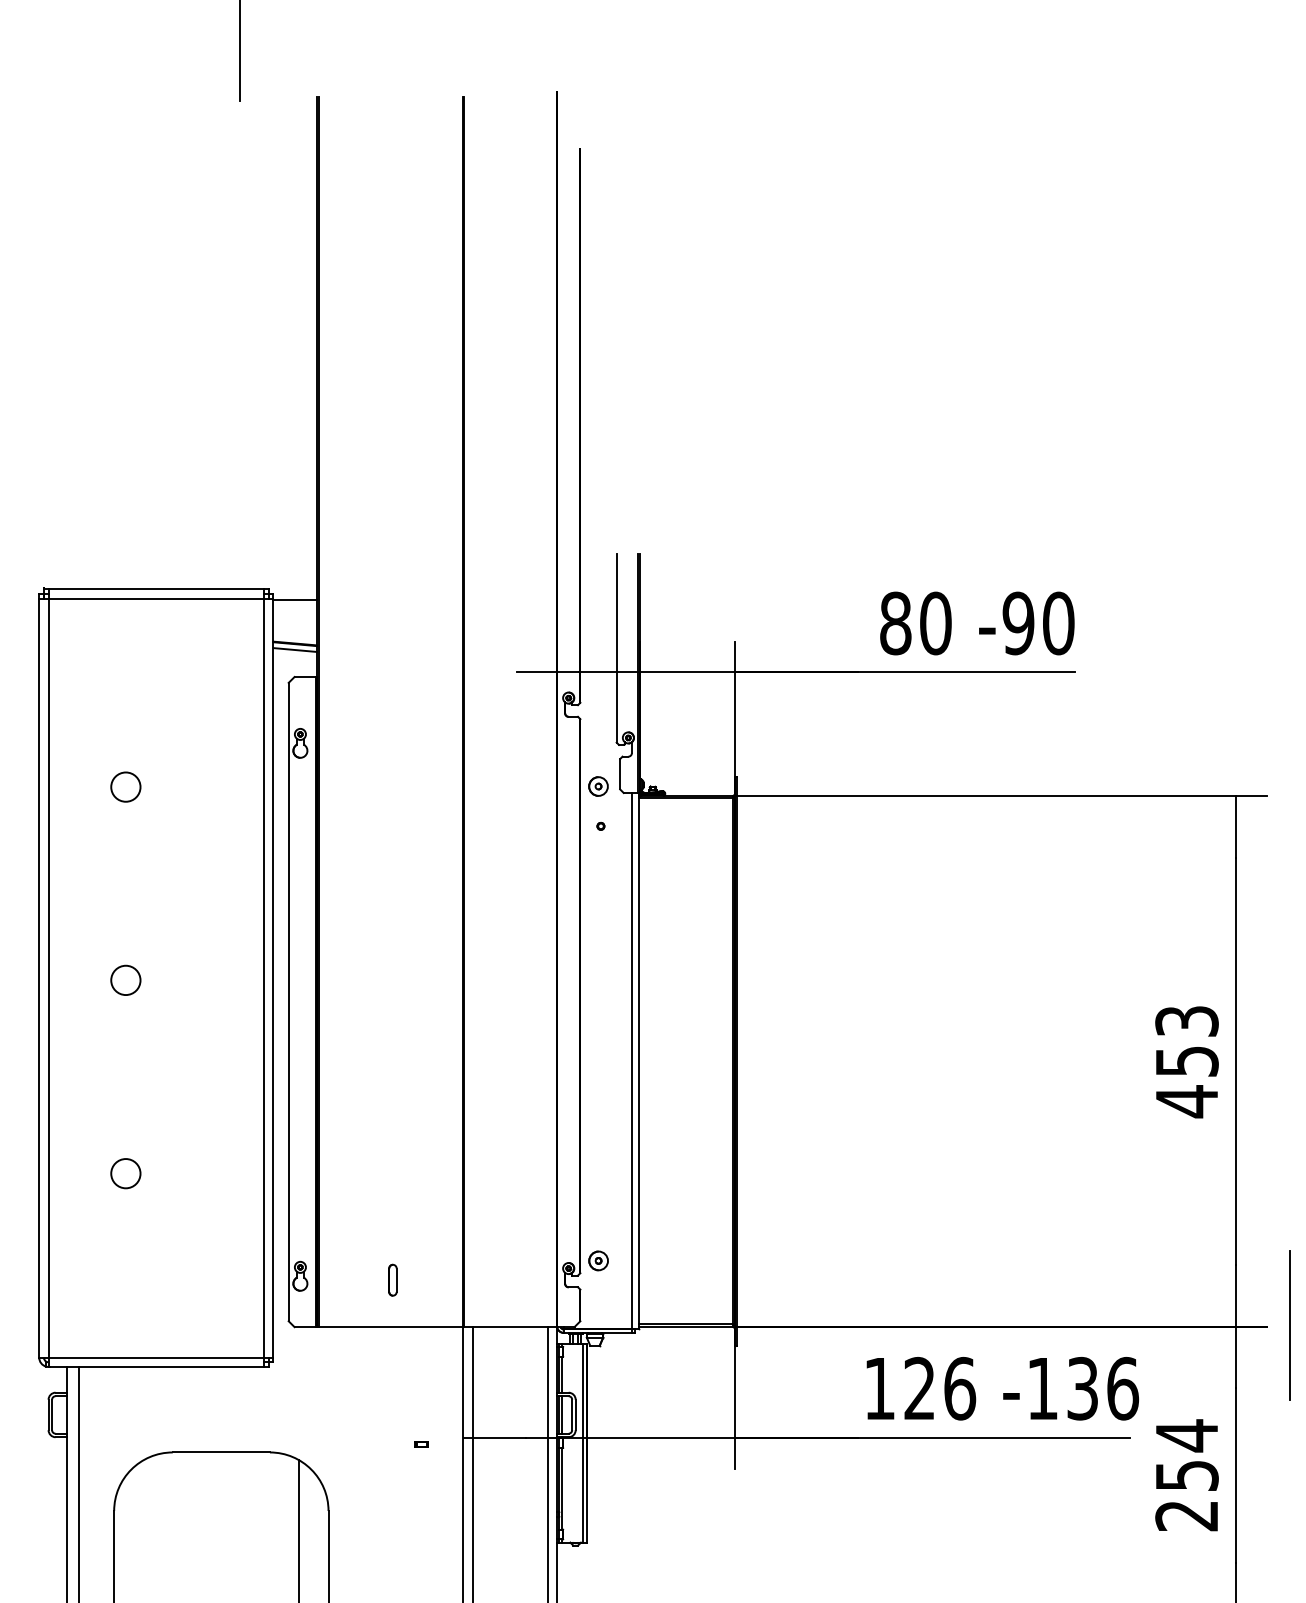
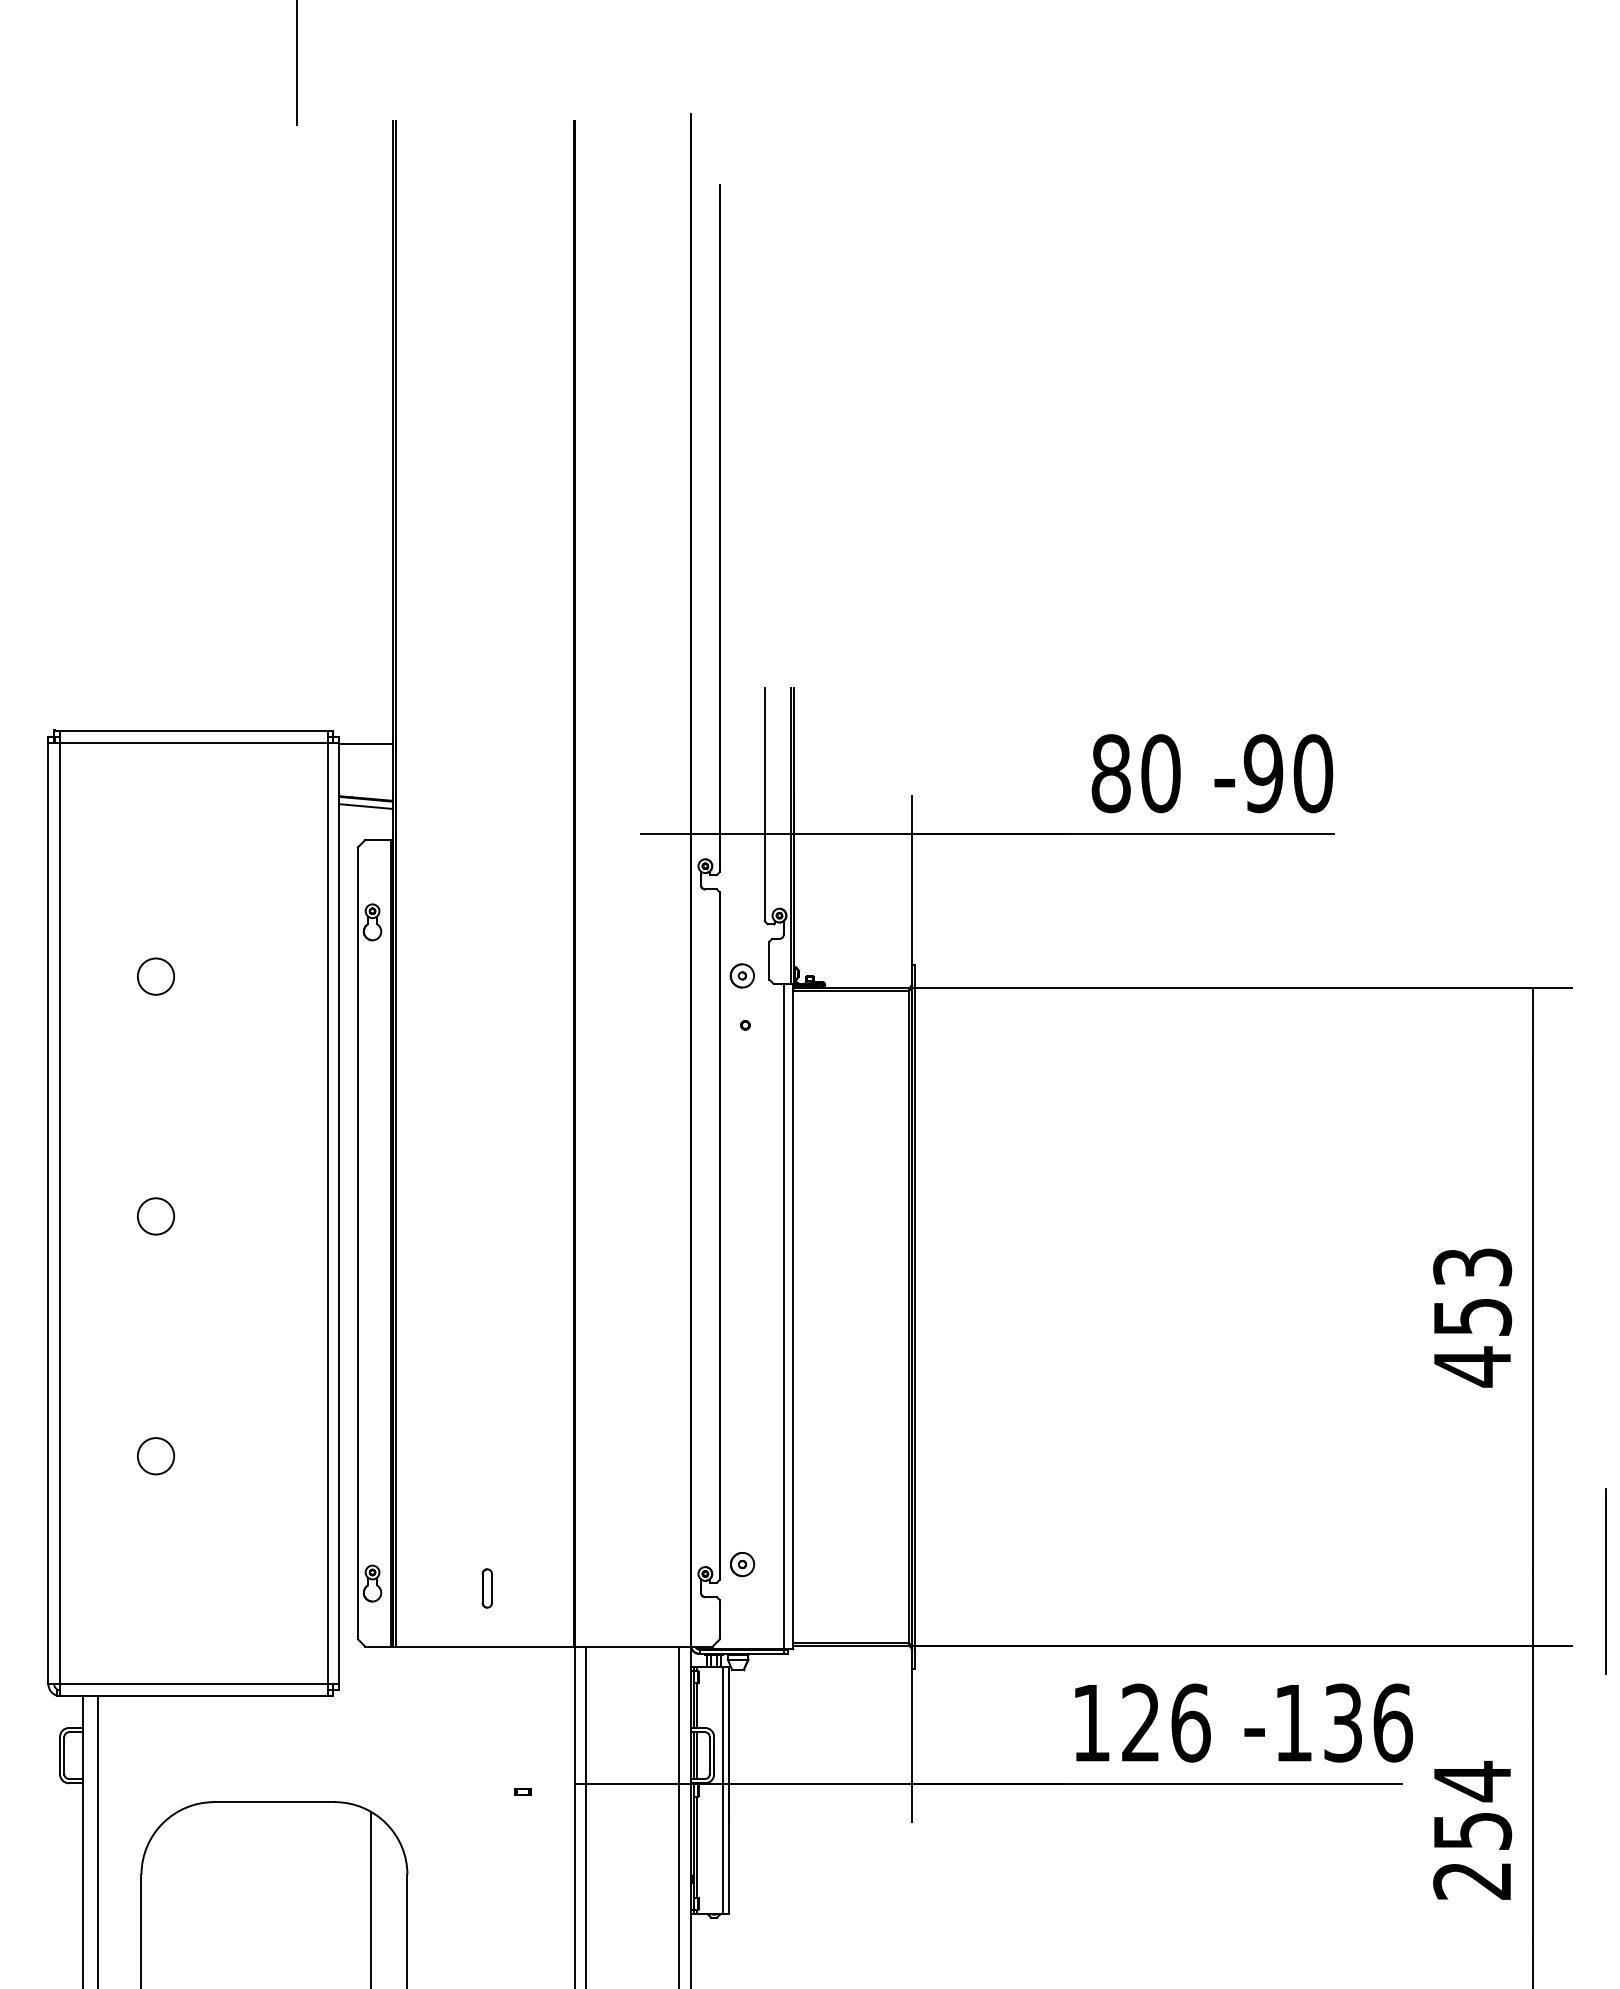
line: (1289, 1325) -> (1605, 1581), moved

